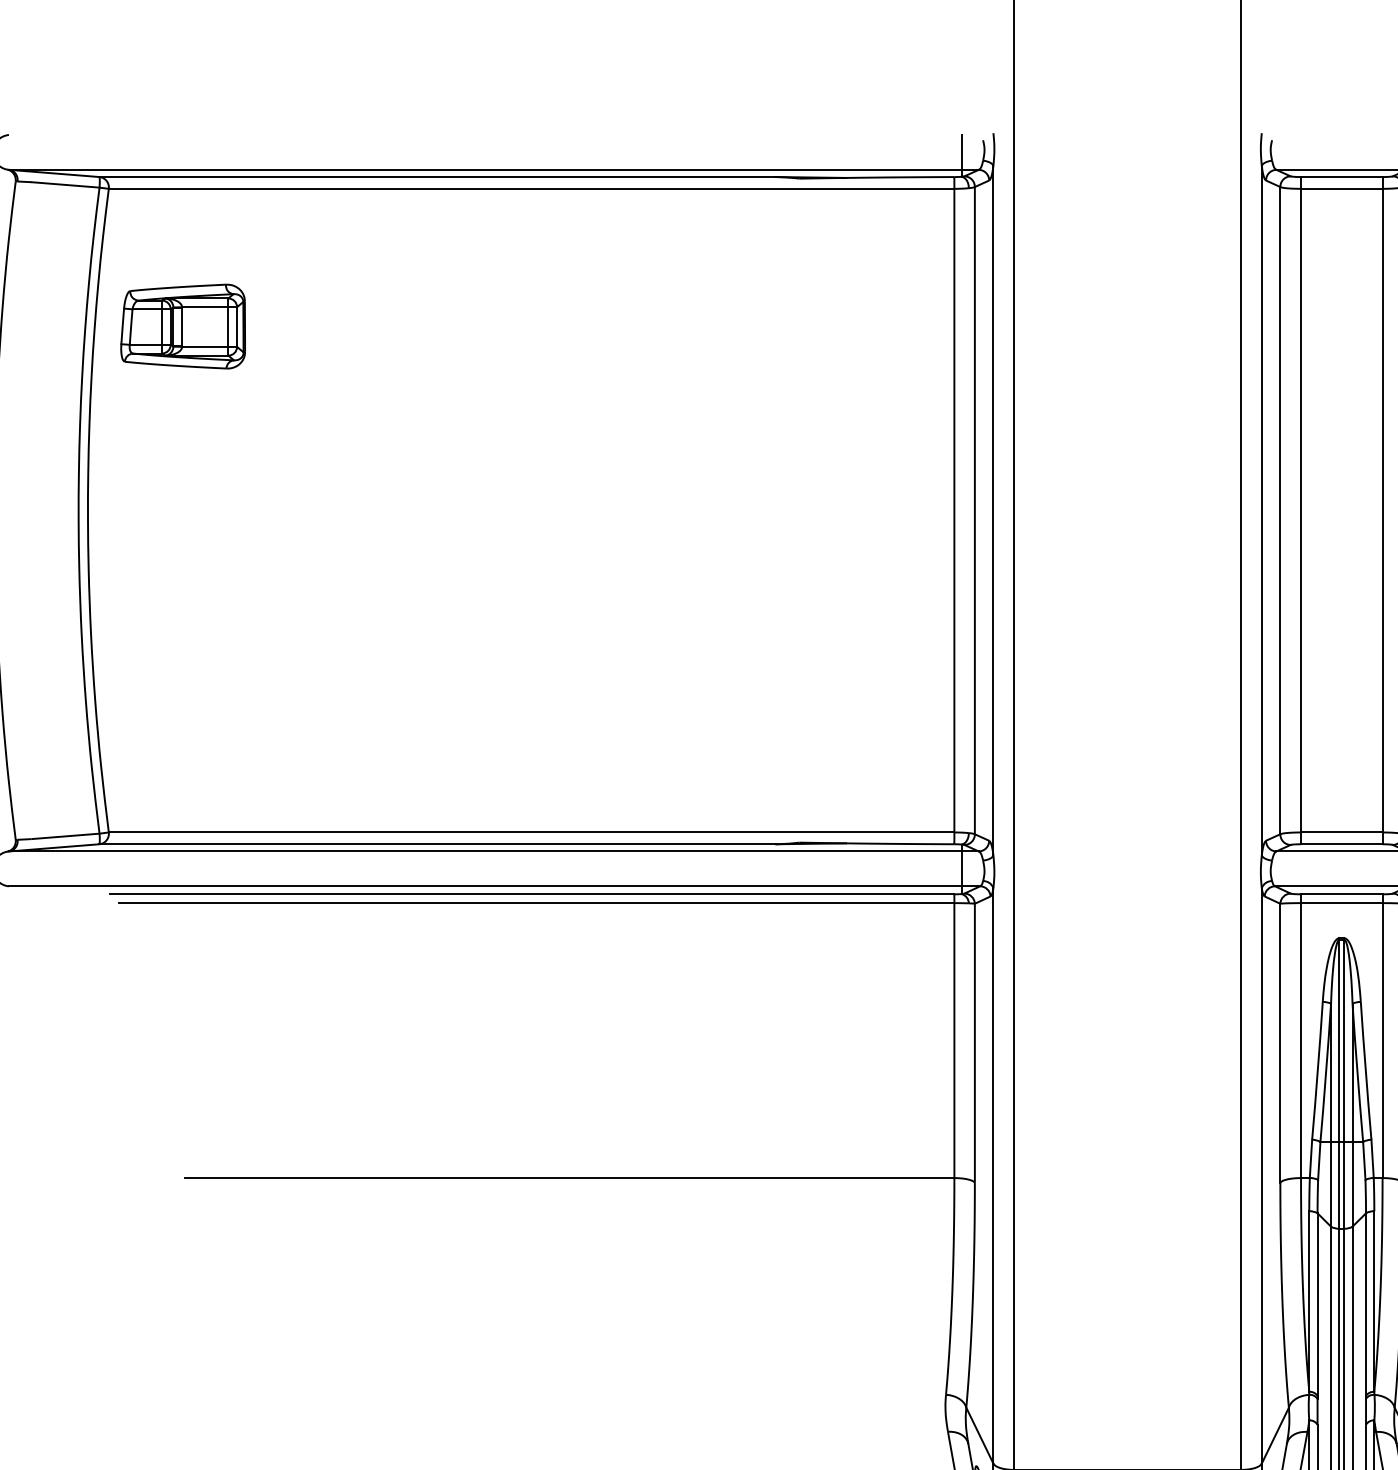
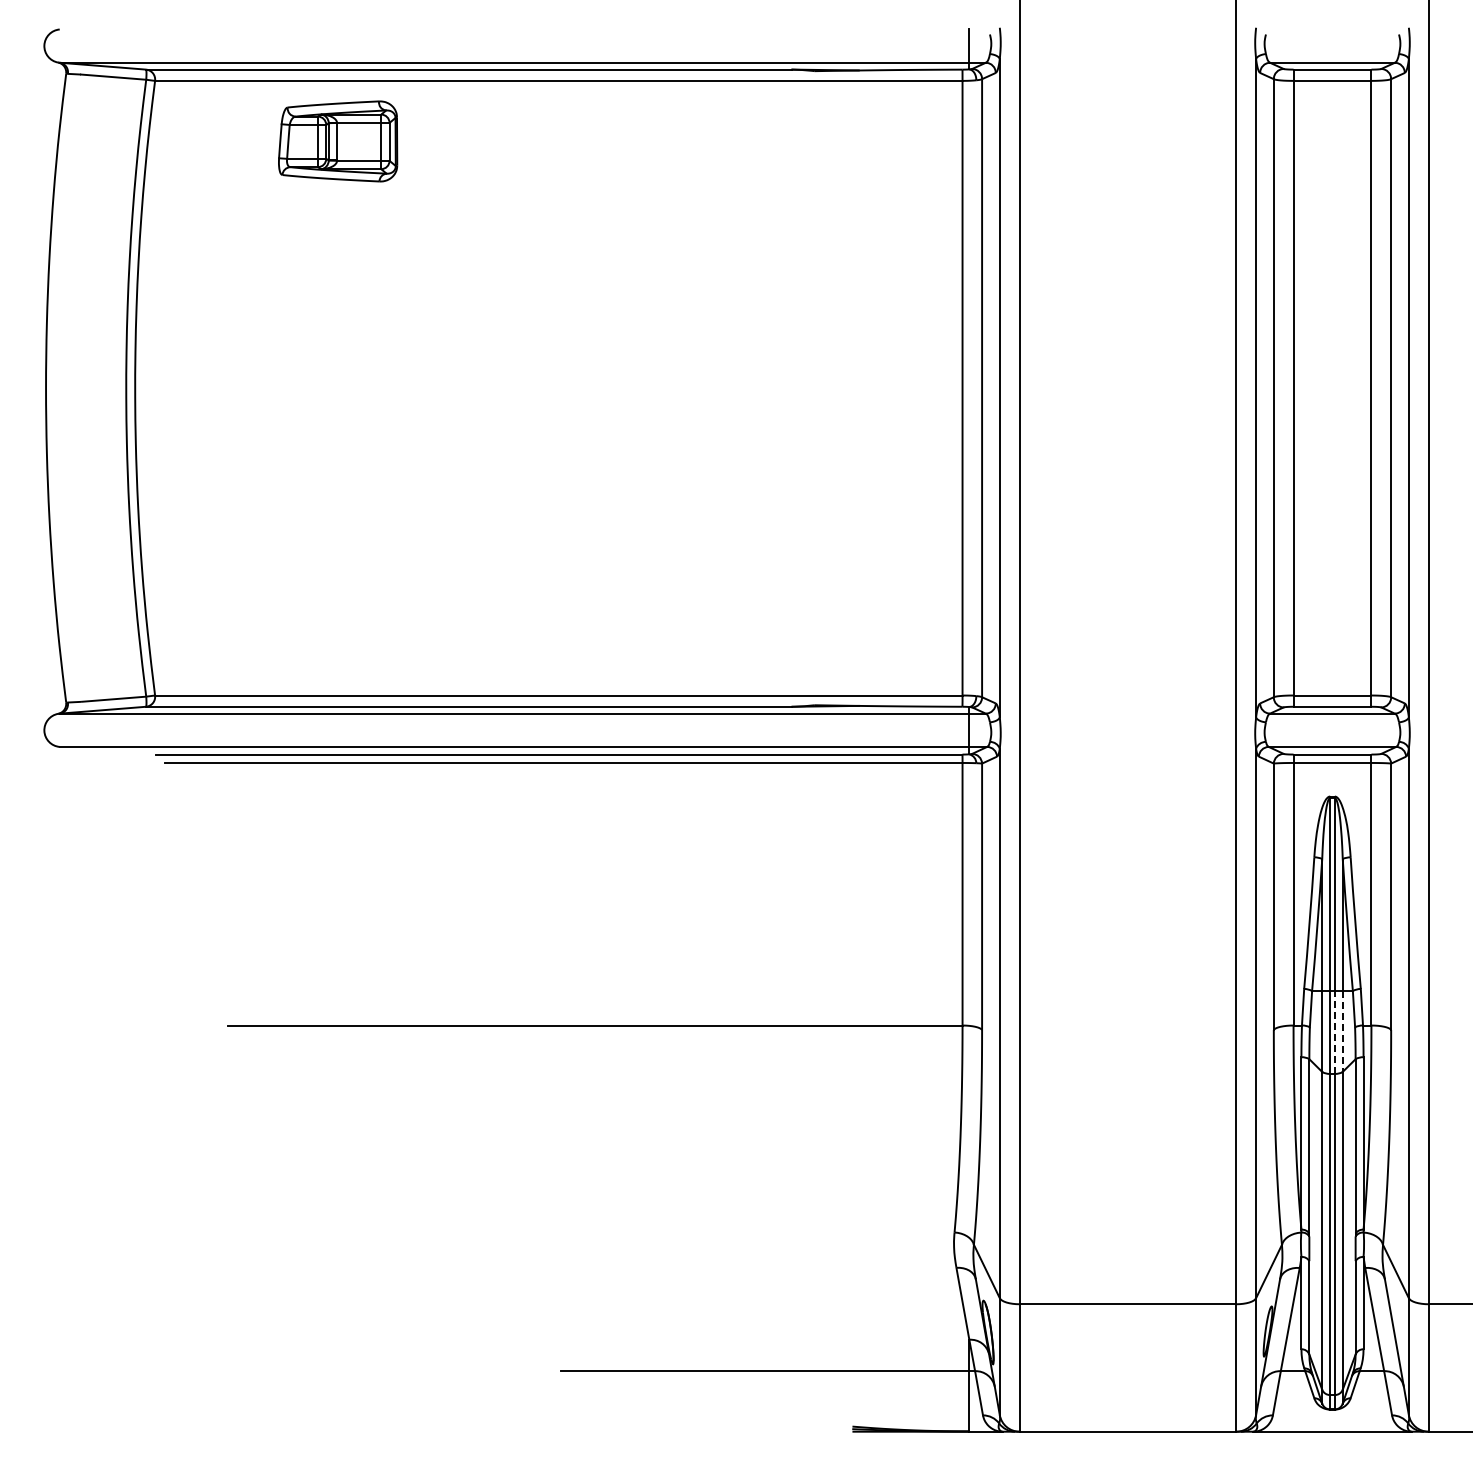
part: (183, 326) -> (338, 141), moved
line: (1343, 1184) -> (1334, 1031), solid -> dashed
line: (1352, 1185) -> (1342, 1032), solid -> dashed

